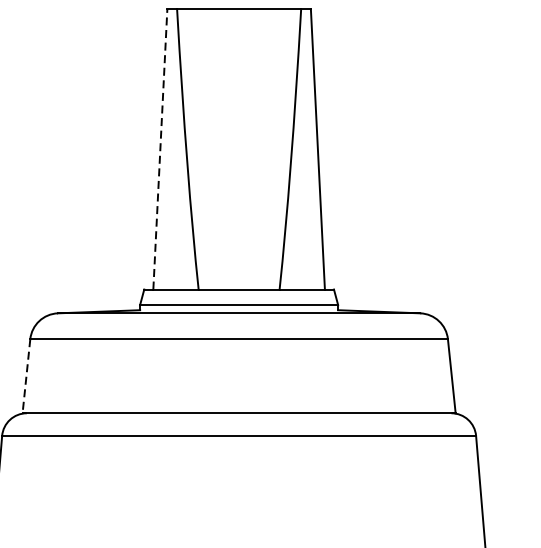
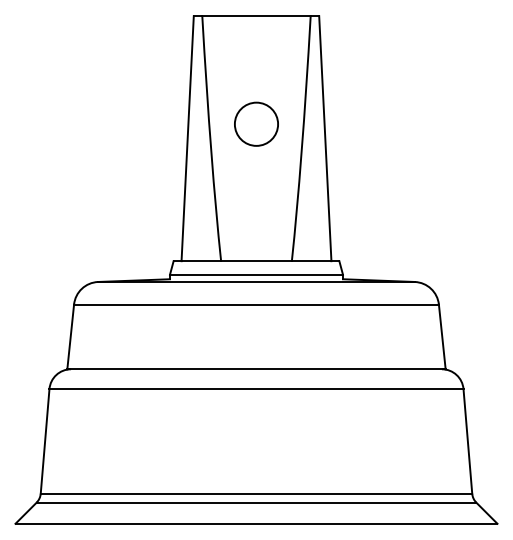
circle: (239, 131) -> (256, 123), added
line: (160, 149) -> (187, 138), dashed -> solid
line: (26, 375) -> (70, 336), dashed -> solid

